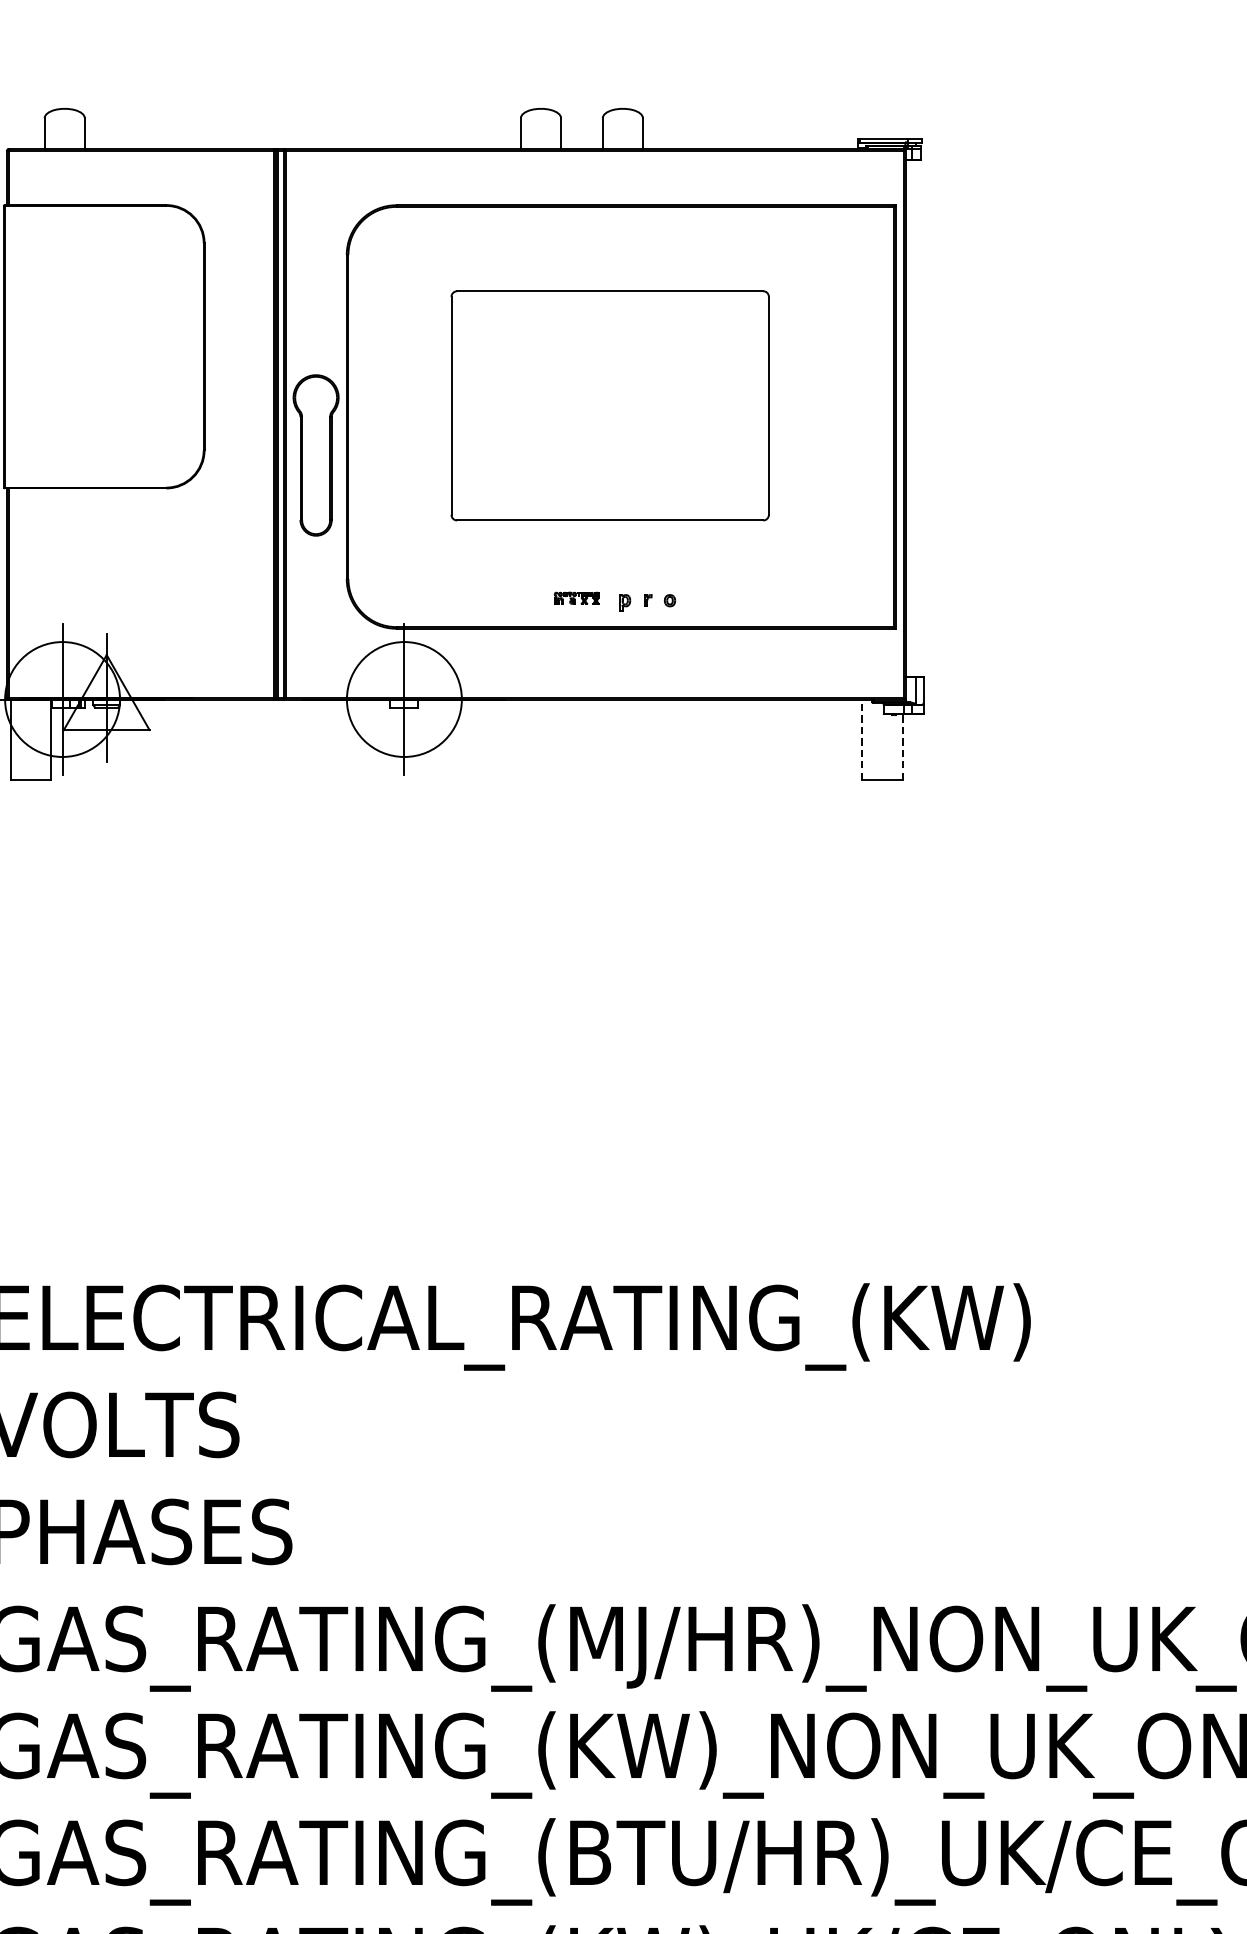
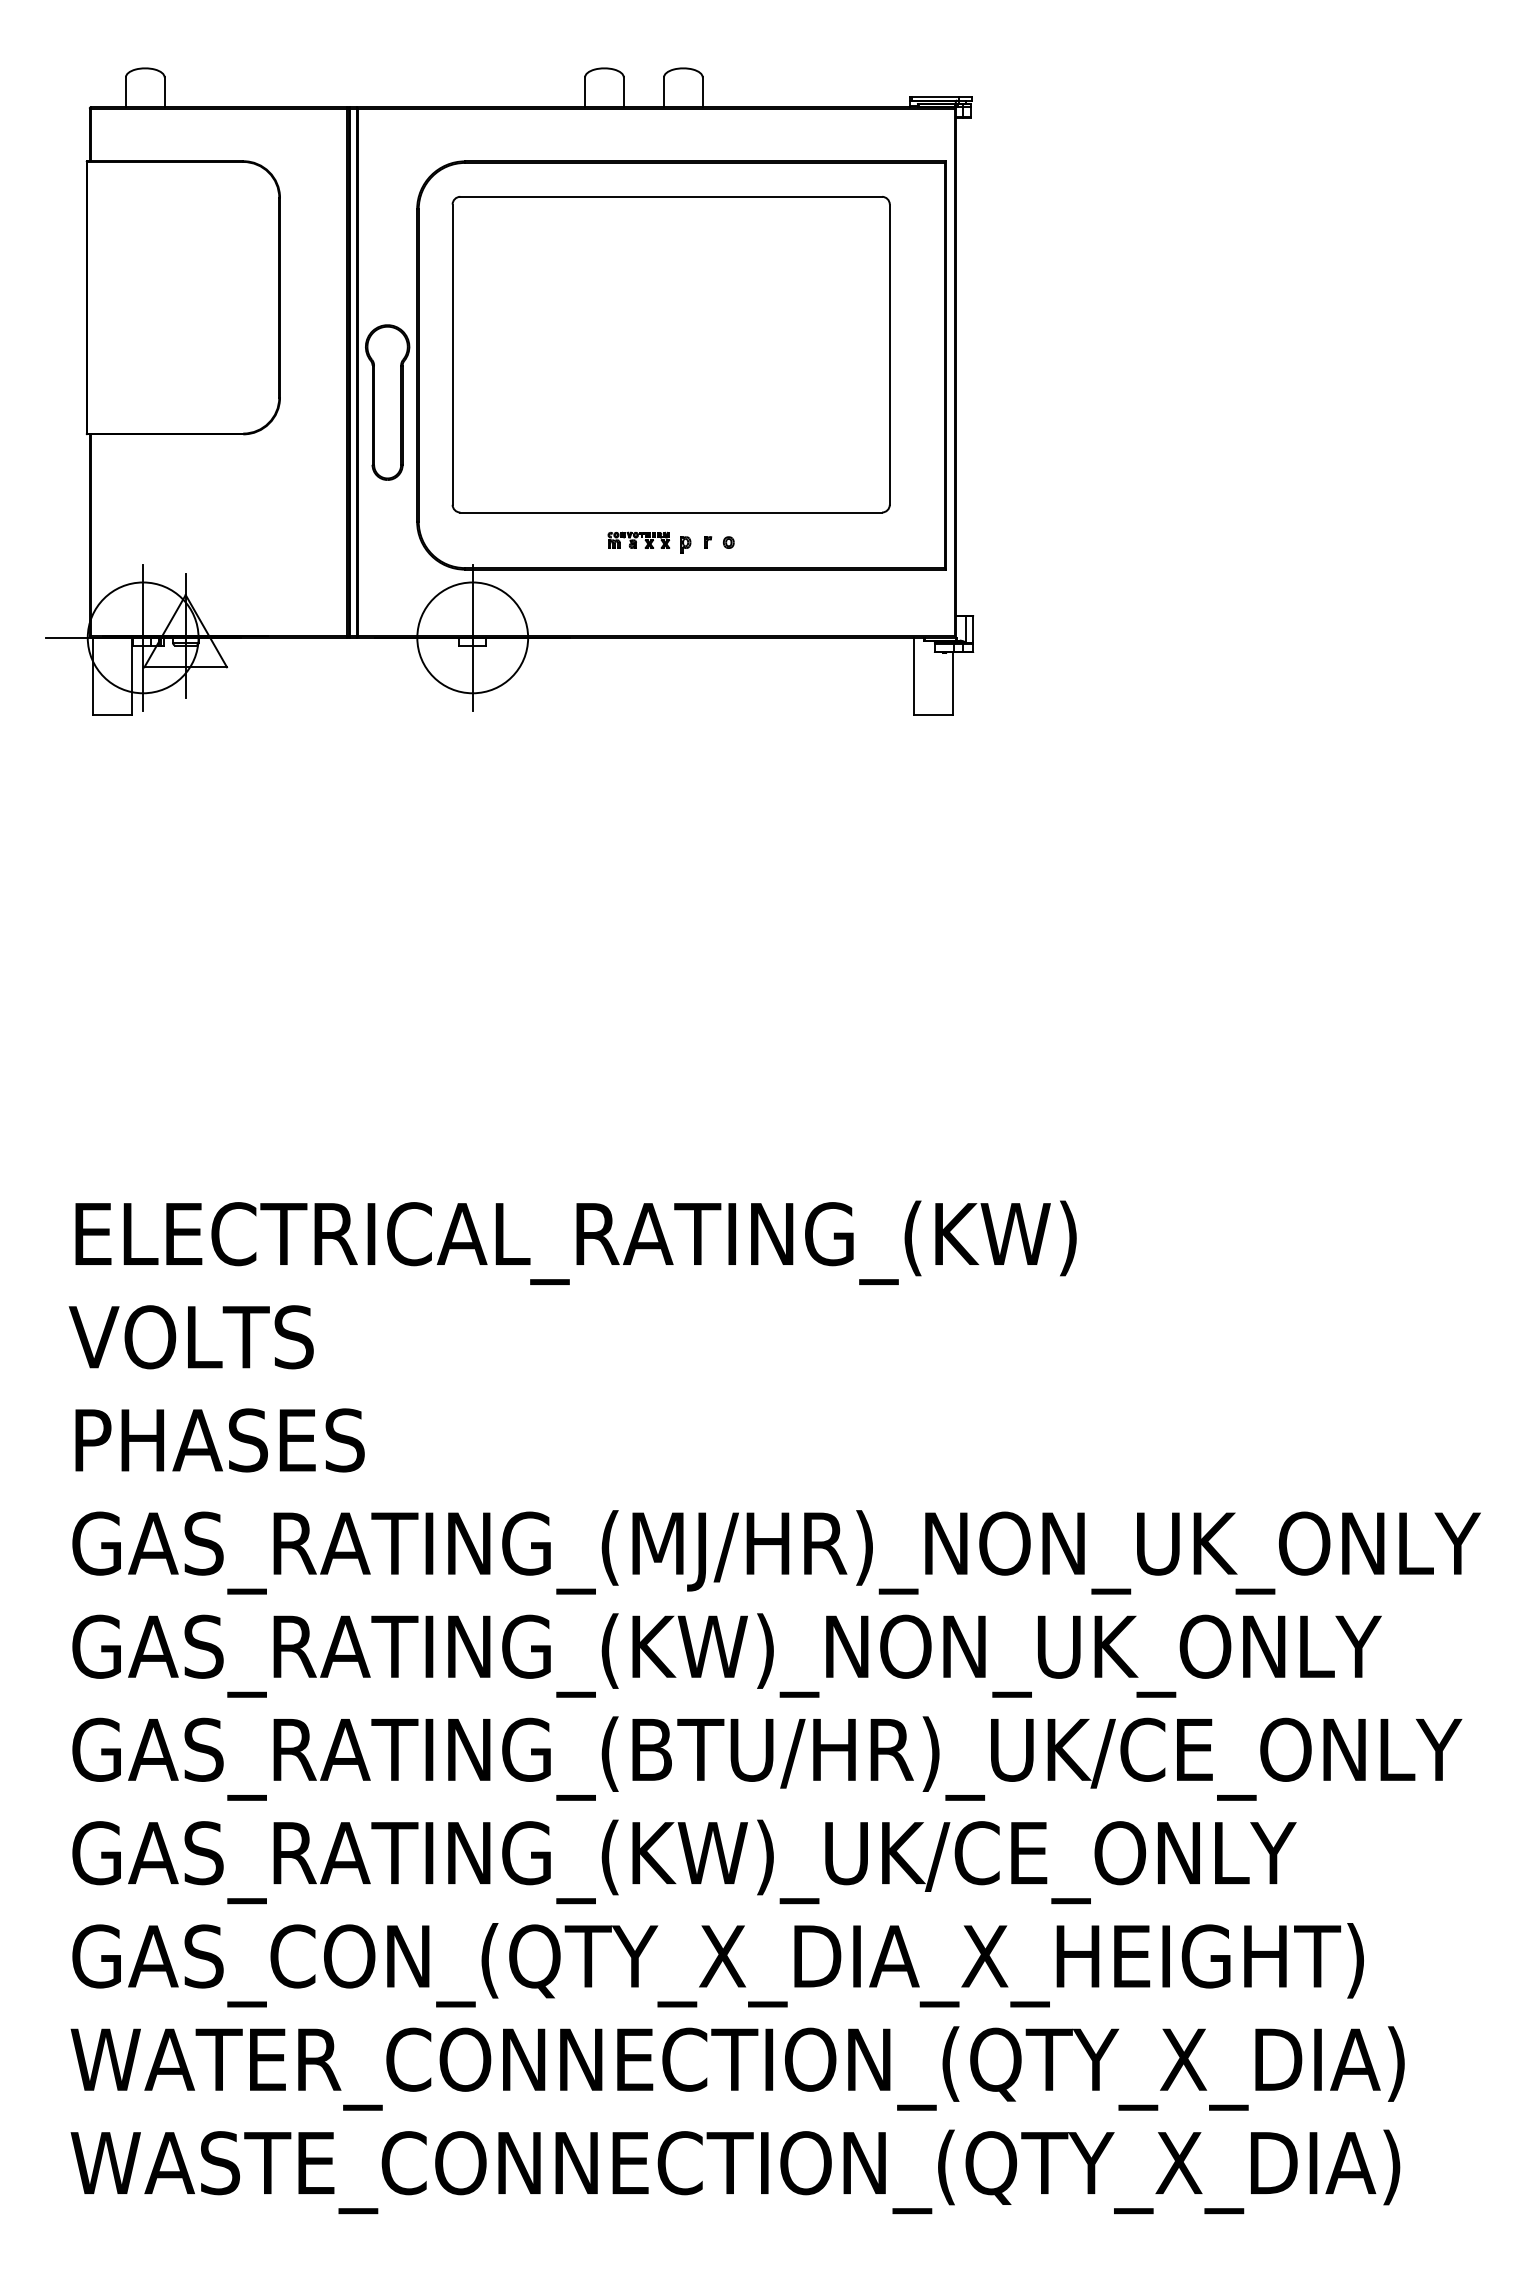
part: (609, 405) -> (670, 354), size x1.43
part: (576, 597) -> (638, 539), size x1.43
line: (861, 739) -> (913, 676), dashed -> solid
line: (903, 746) -> (953, 683), dashed -> solid

